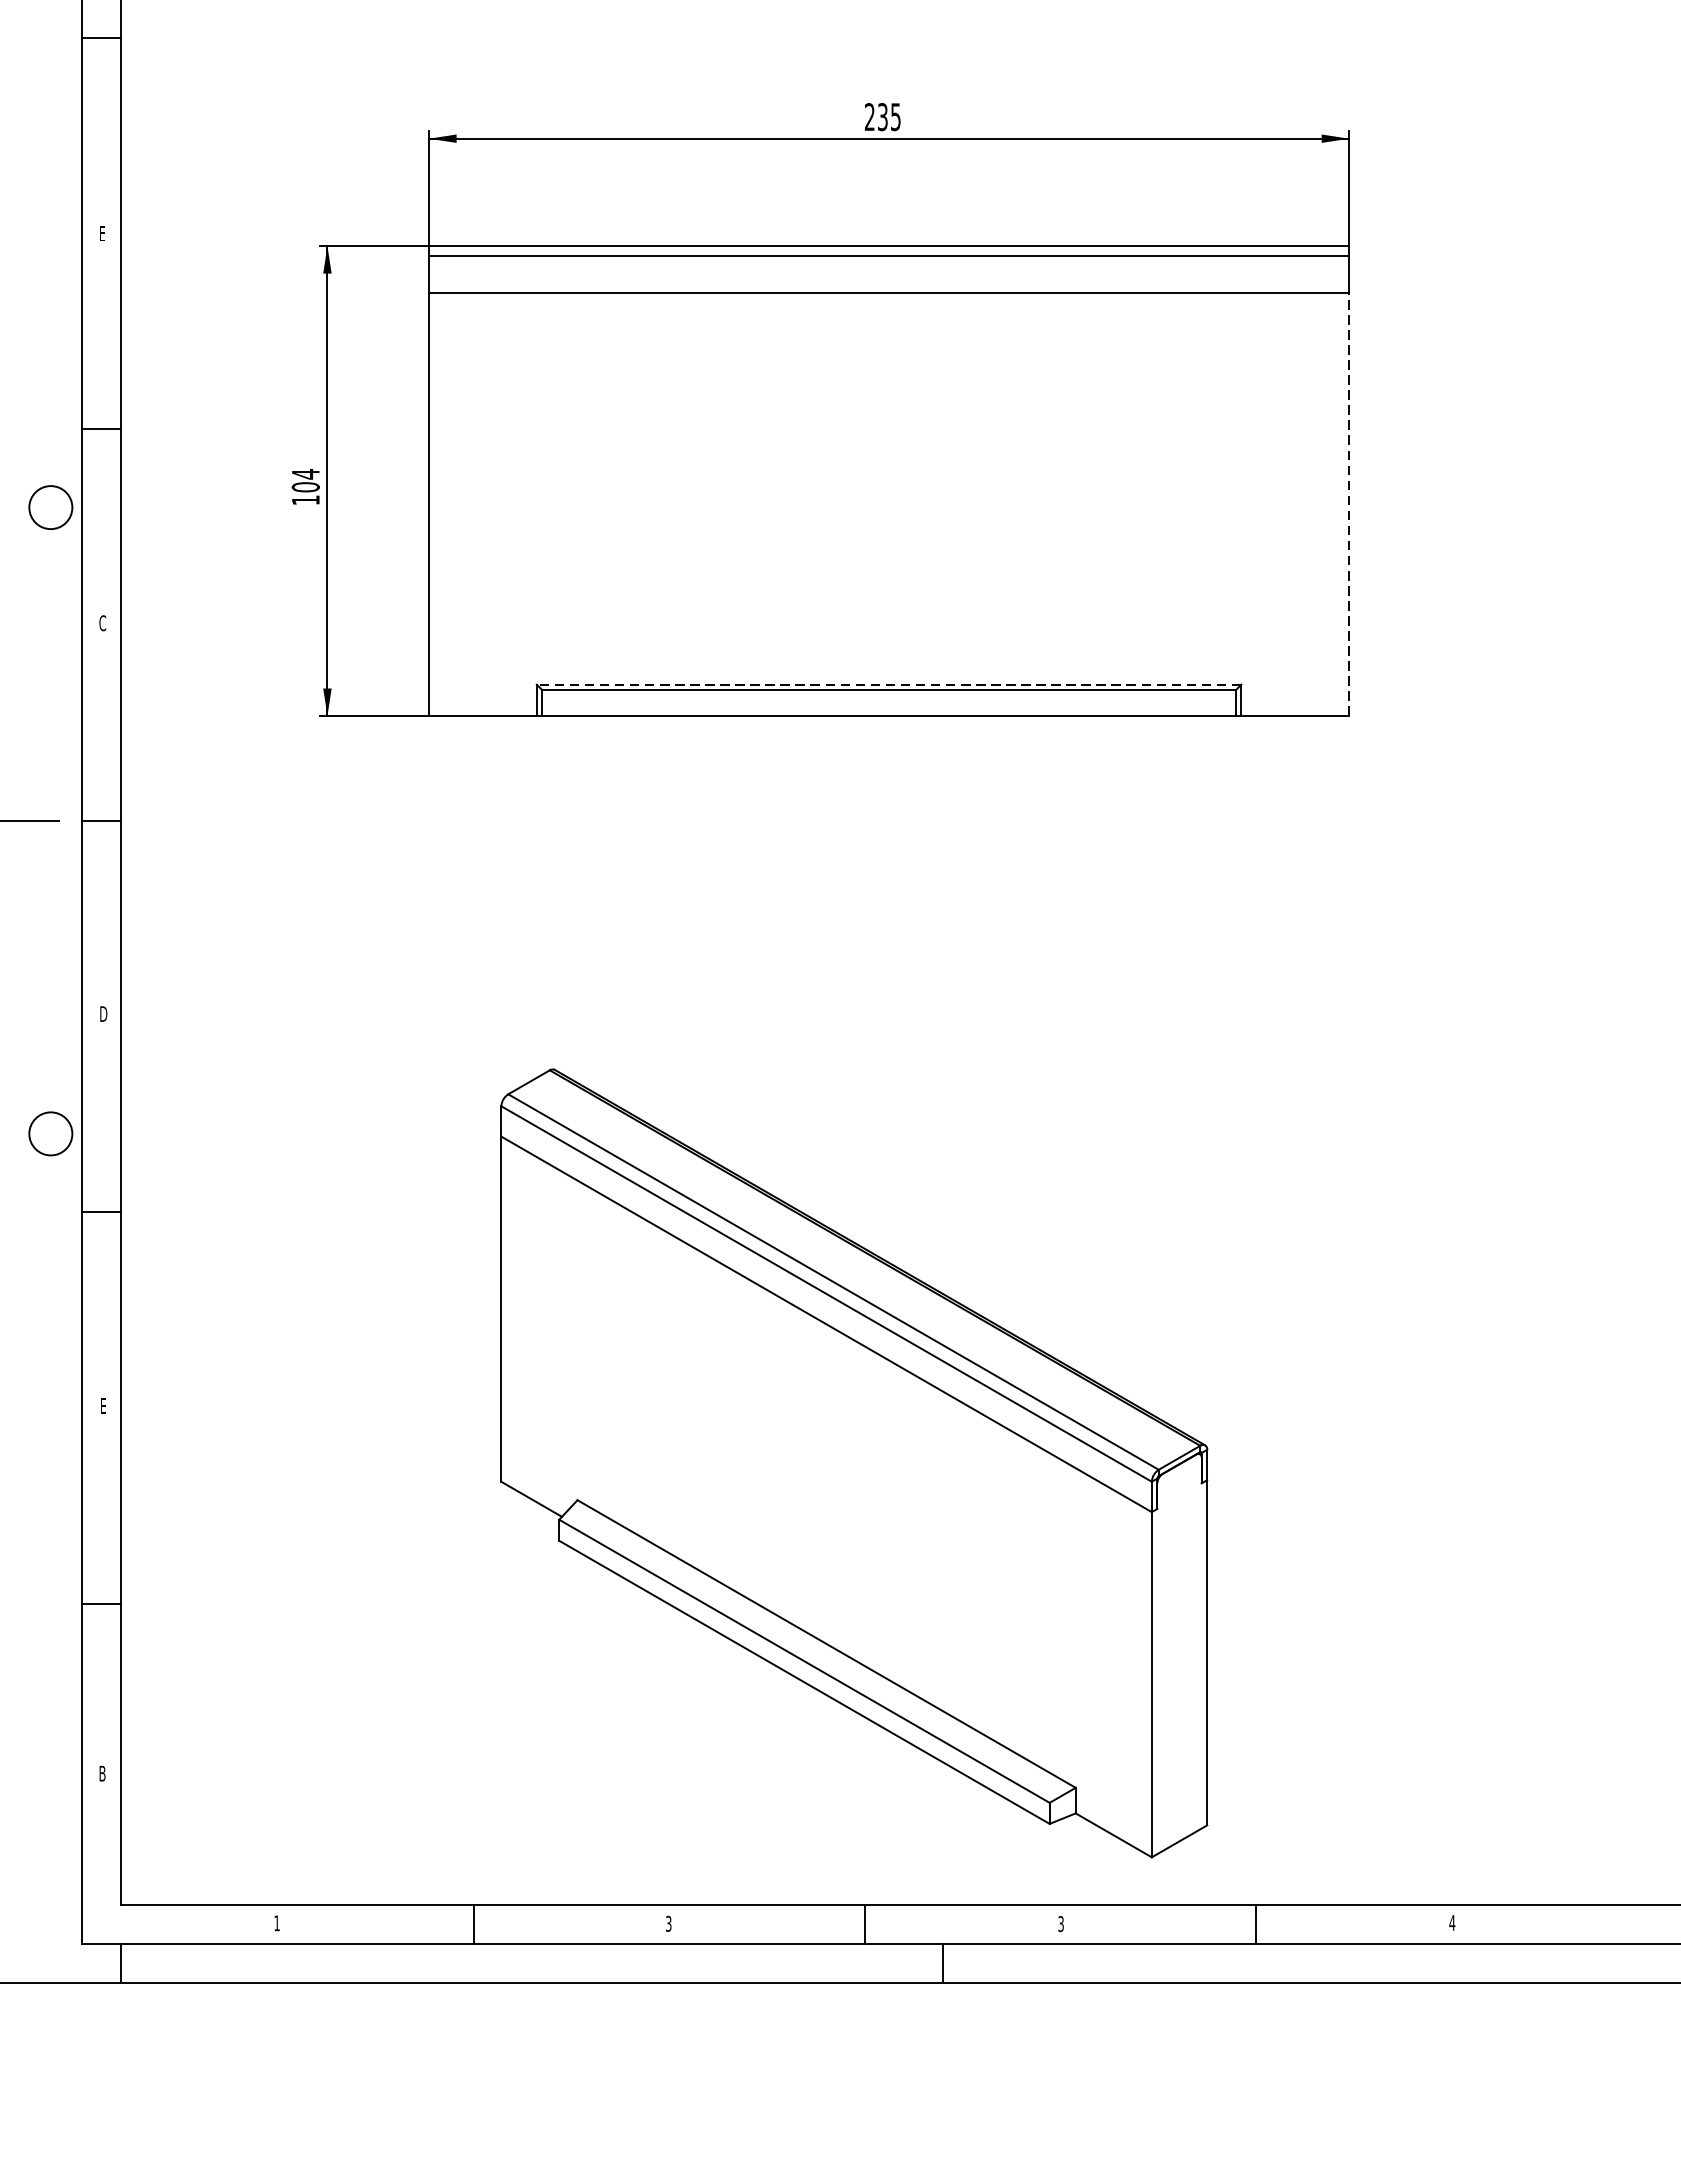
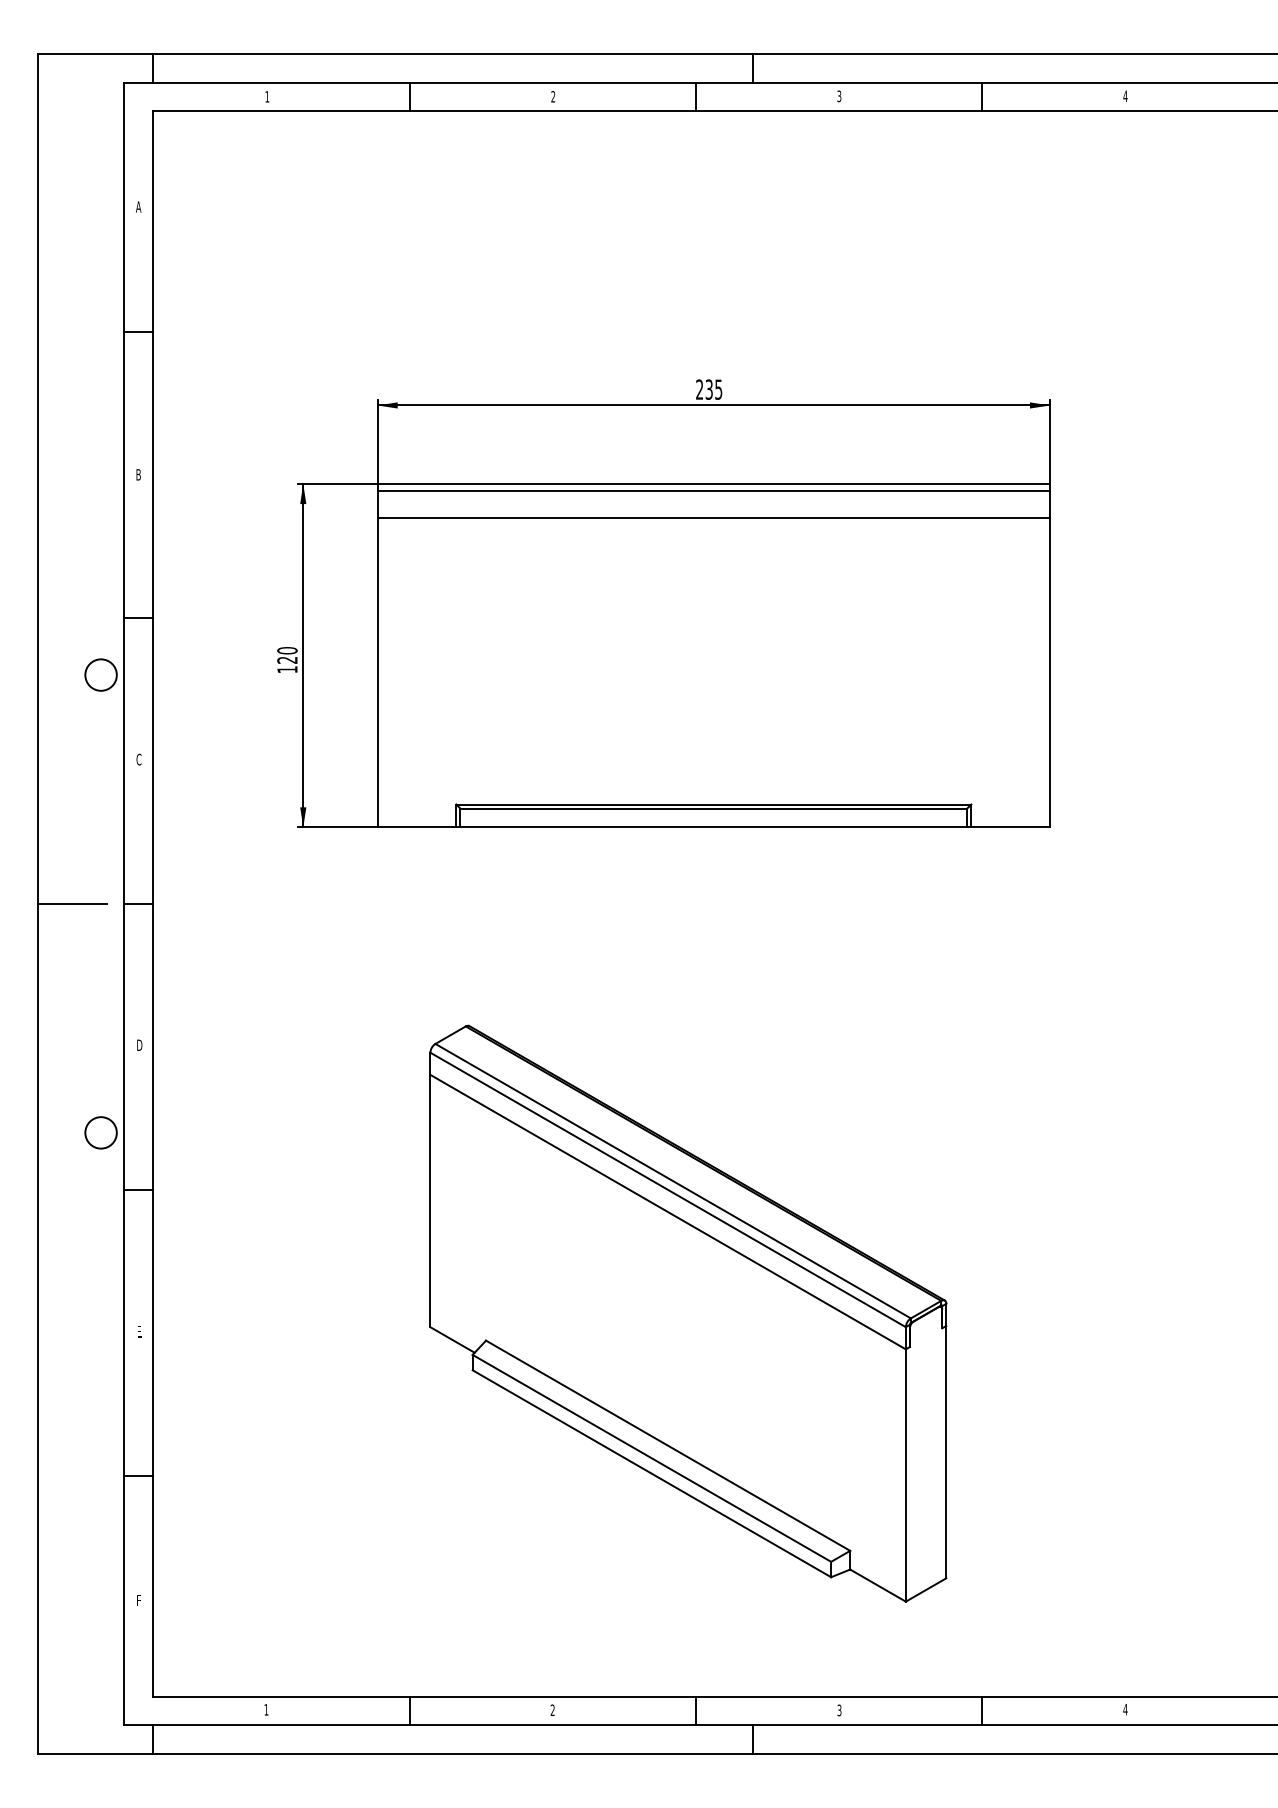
text: (102, 233) -> (138, 474), E -> B
text: (305, 479) -> (287, 654), 104 -> 120
line: (1349, 504) -> (1050, 672), dashed -> solid
line: (888, 684) -> (713, 804), dashed -> solid
part: (854, 1463) -> (688, 1313), moved
text: (102, 1773) -> (138, 1600), B -> F
text: (668, 1924) -> (552, 1710), 3 -> 2

